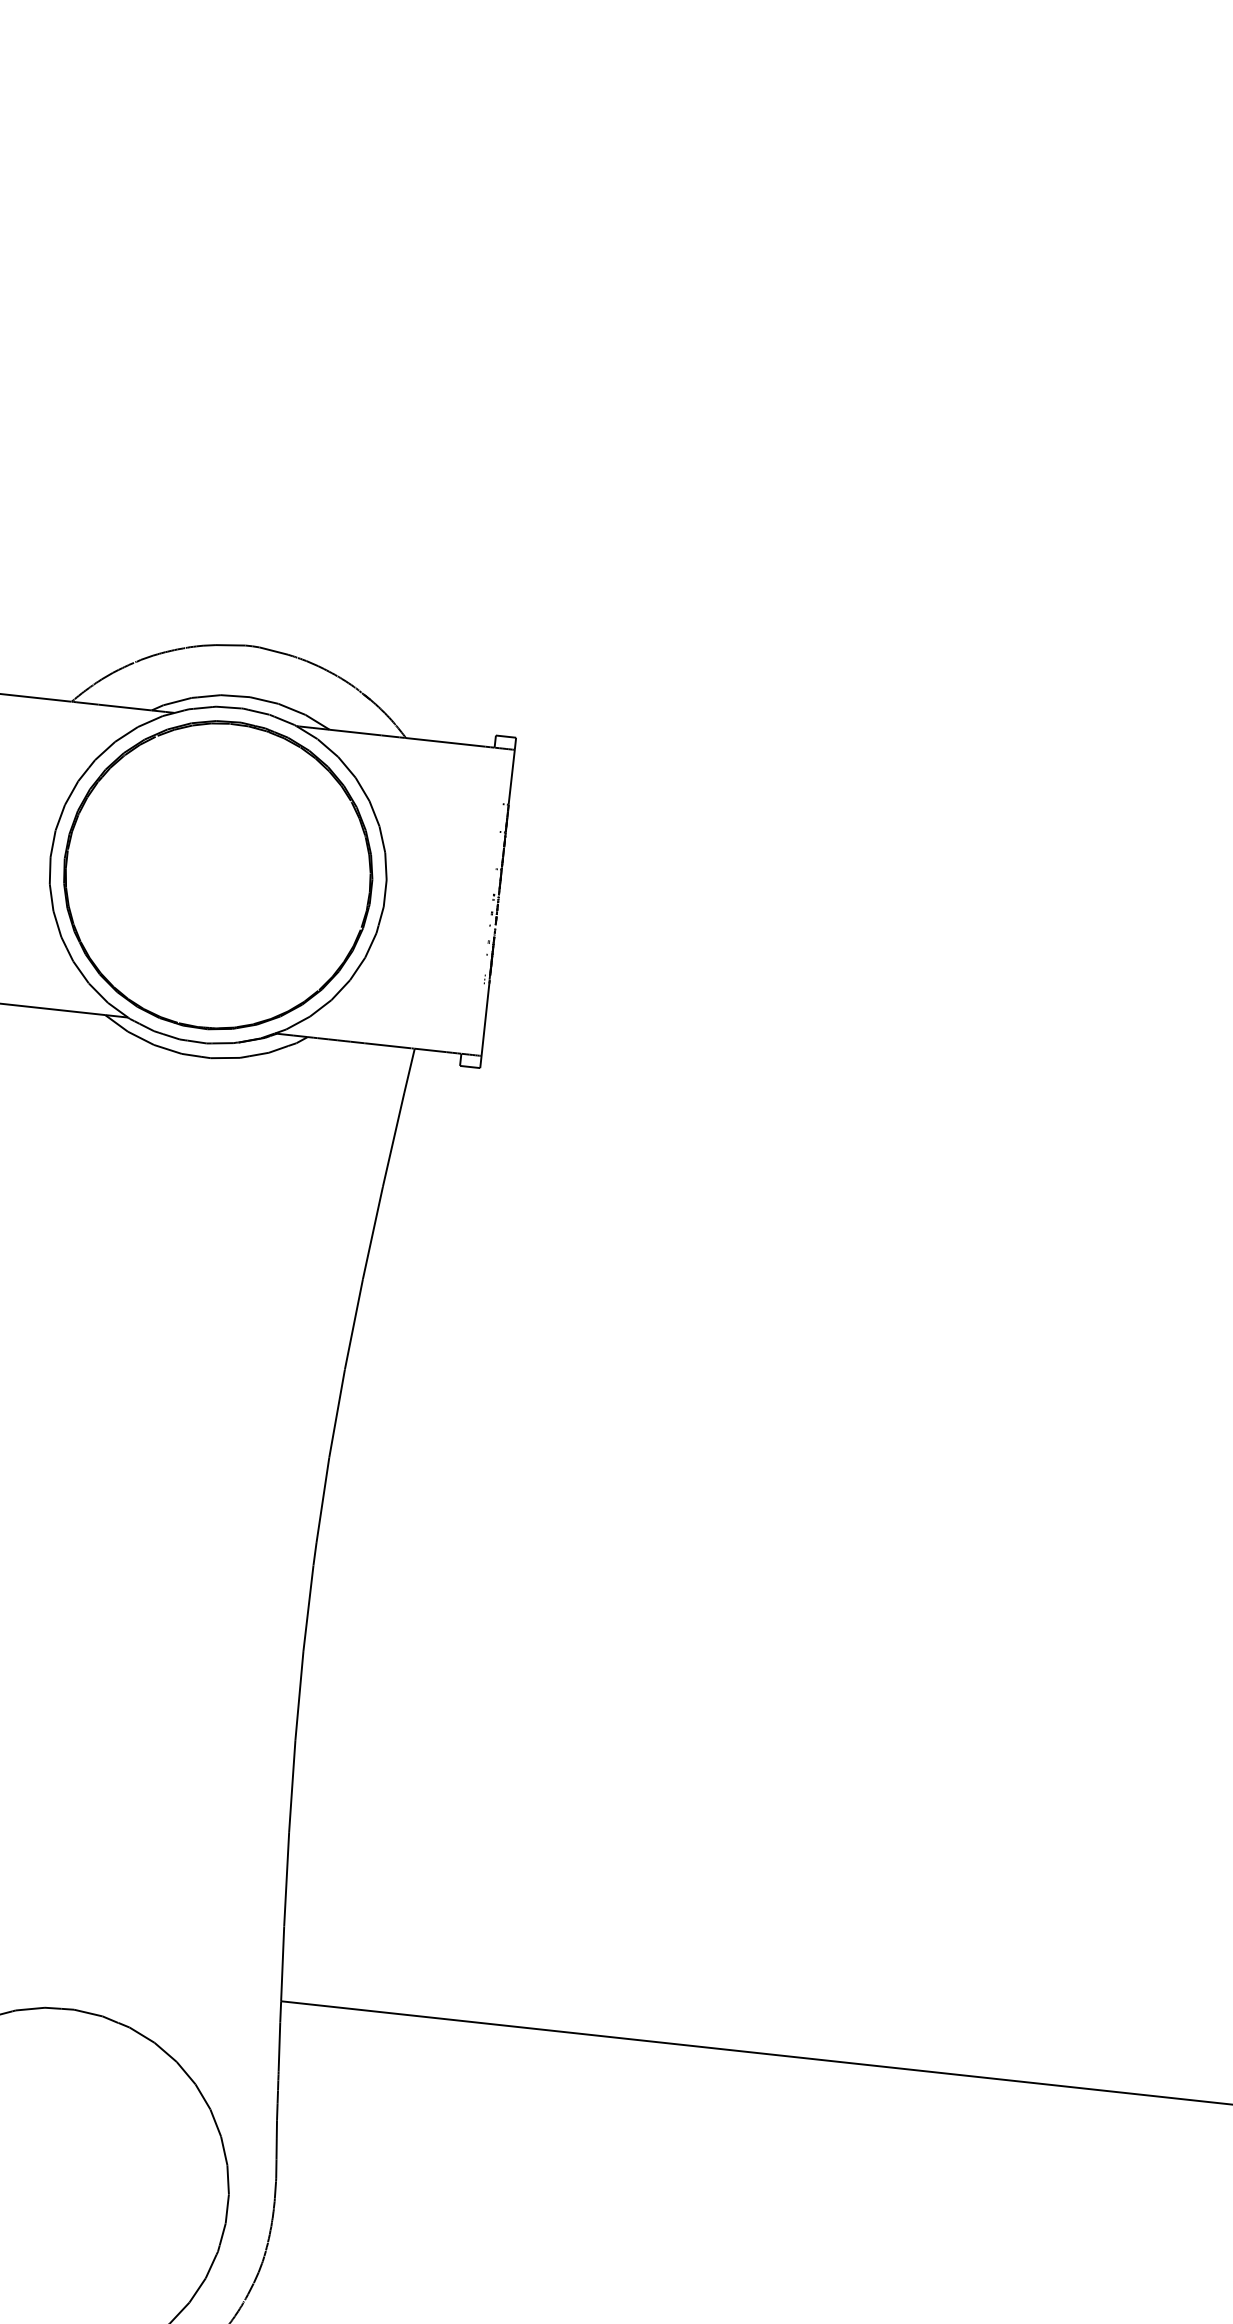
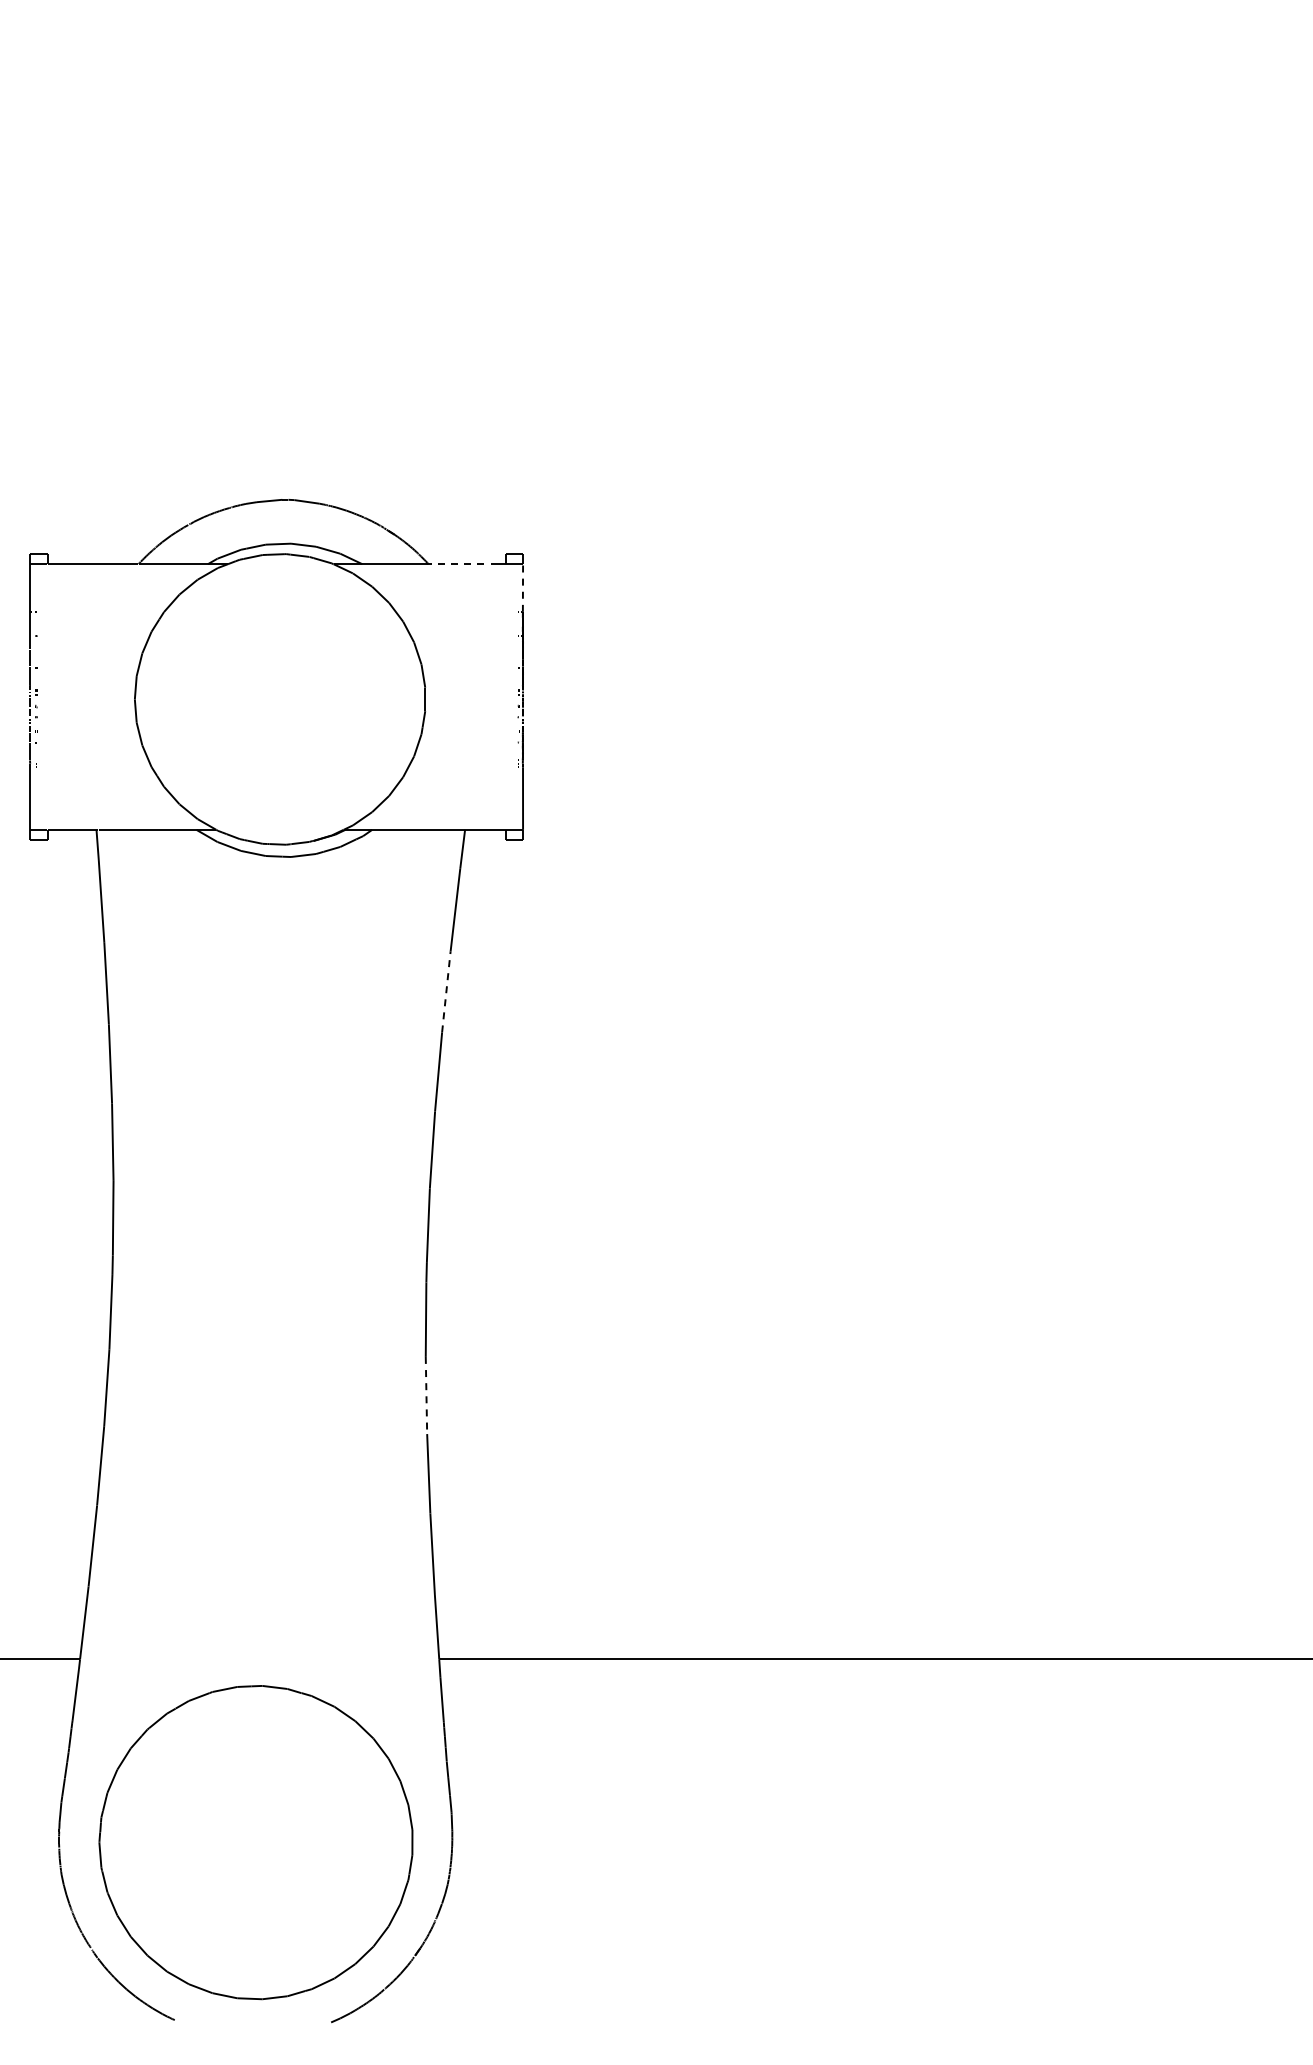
line: (446, 742) -> (463, 564), solid -> dashed
line: (511, 777) -> (522, 588), solid -> dashed
part: (217, 875) -> (279, 699), removed
line: (373, 1232) -> (446, 991), solid -> dashed
line: (299, 1695) -> (426, 1395), solid -> dashed

